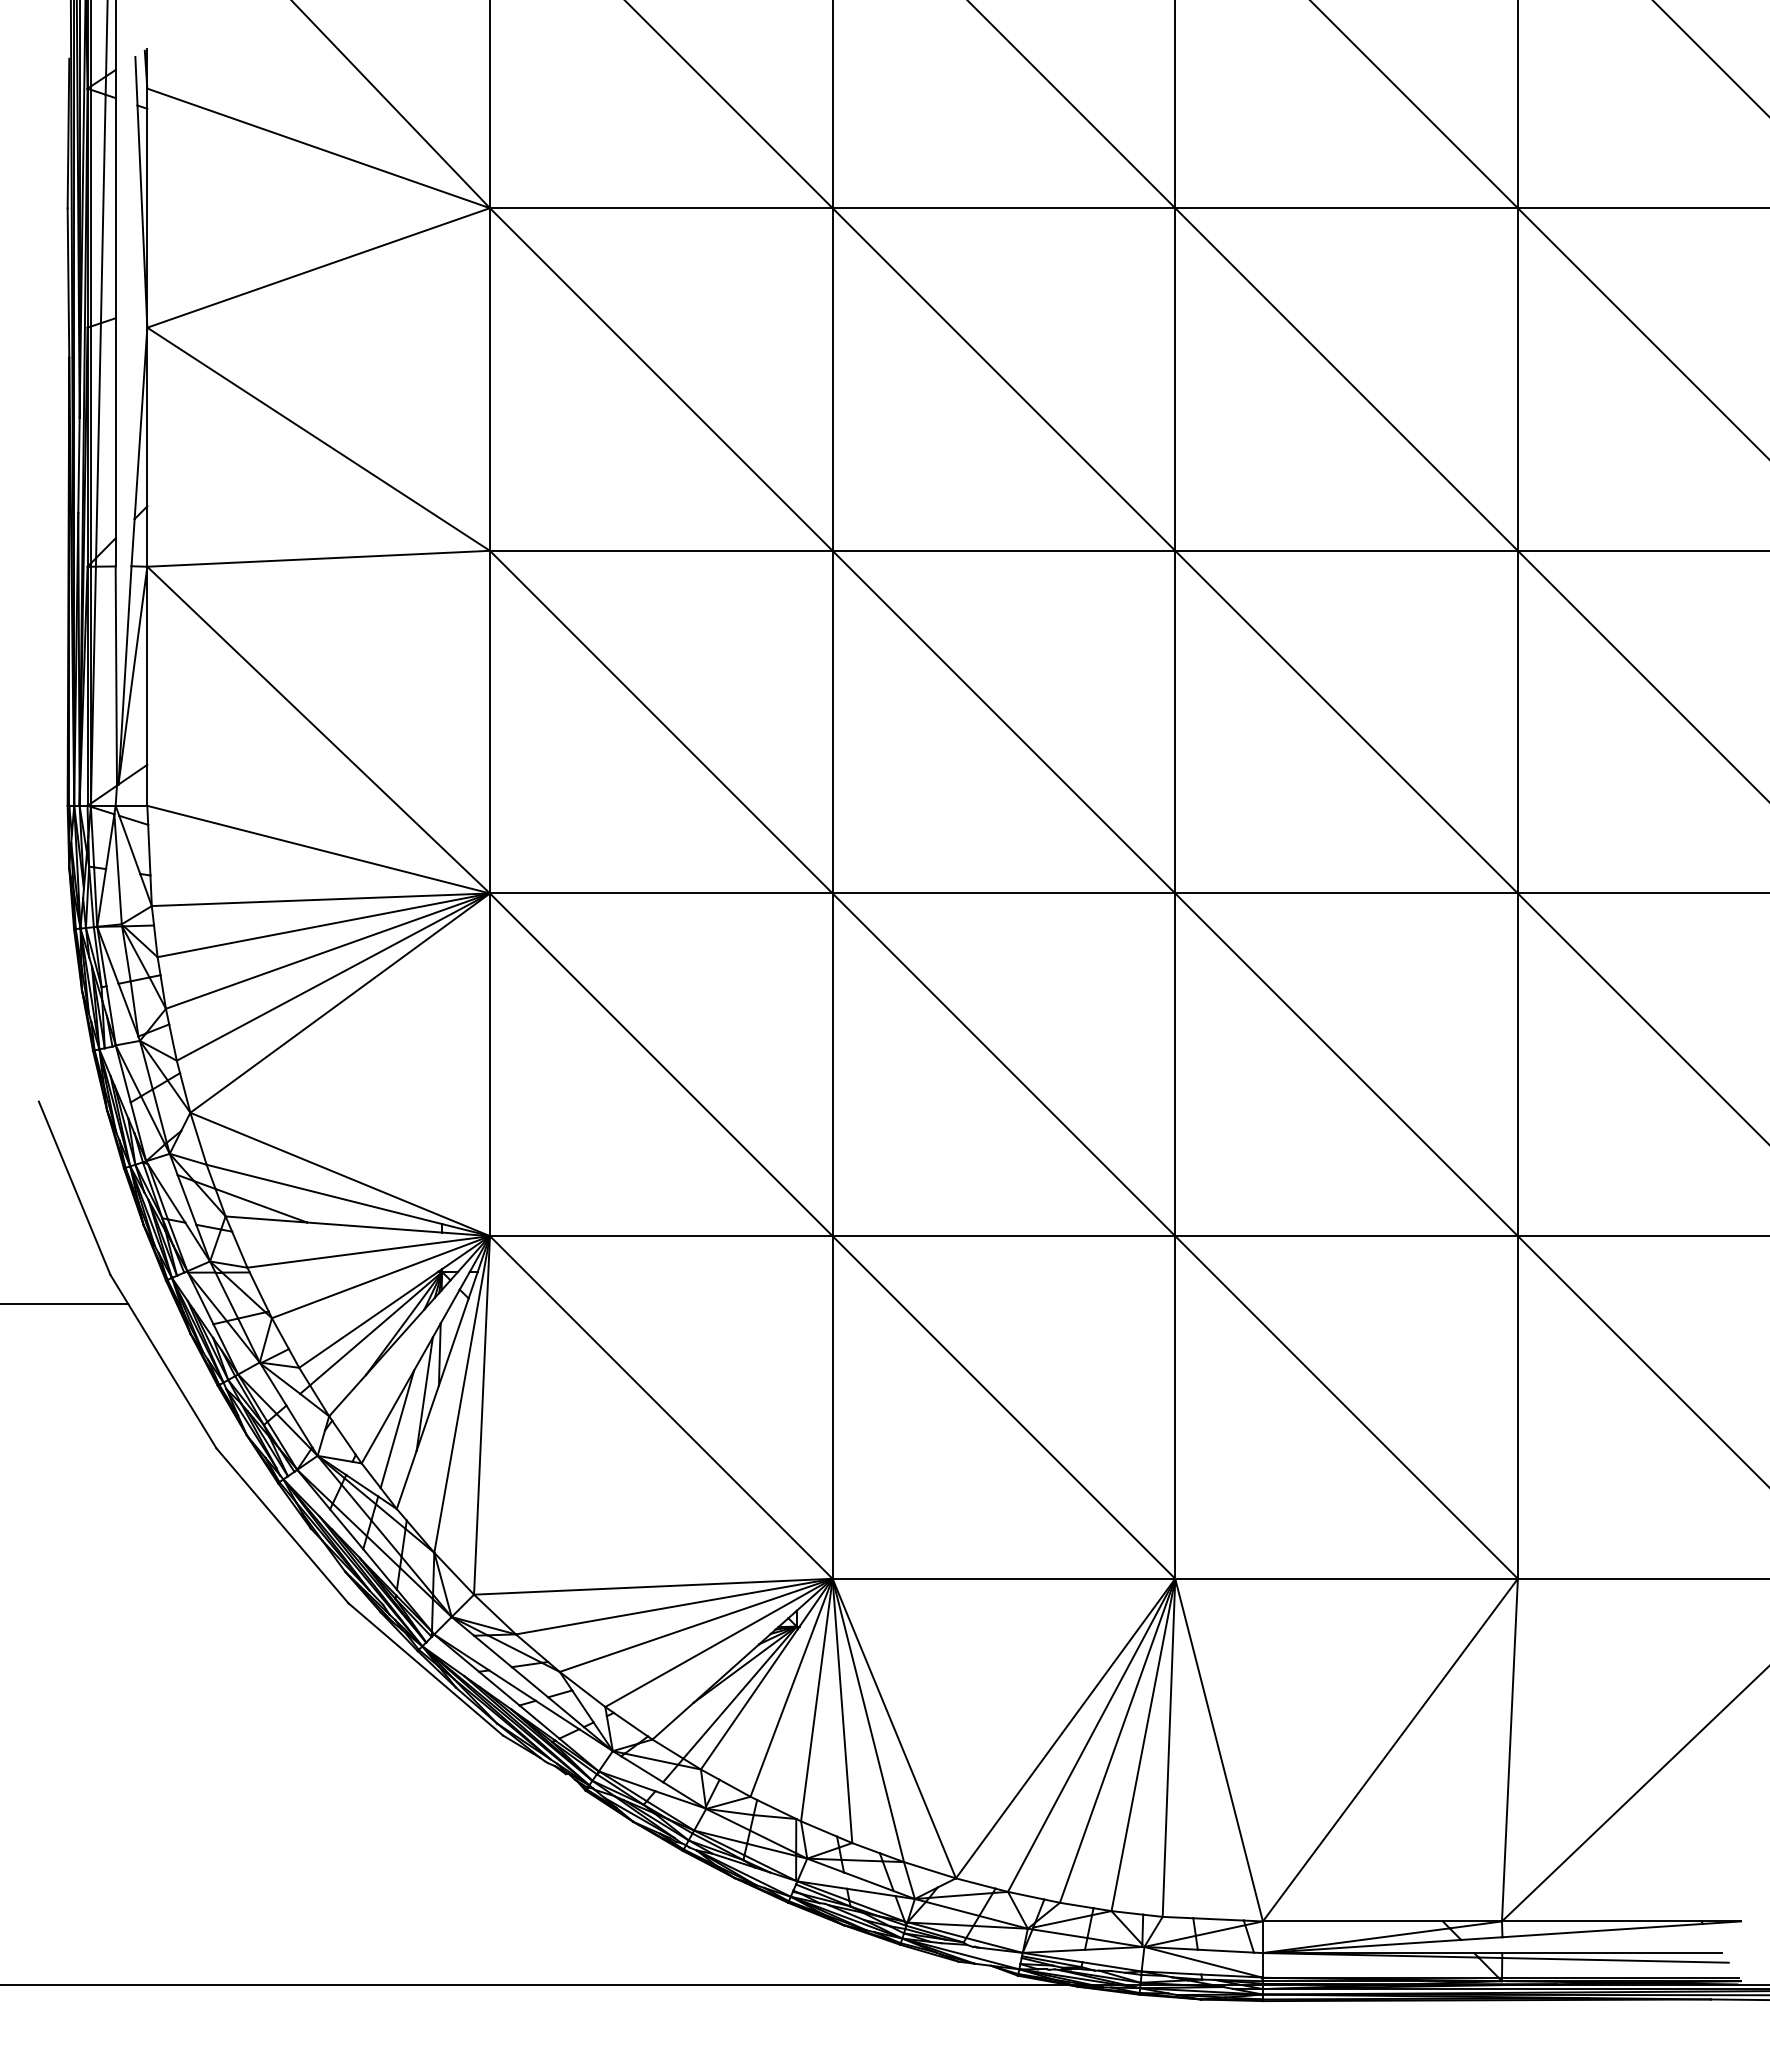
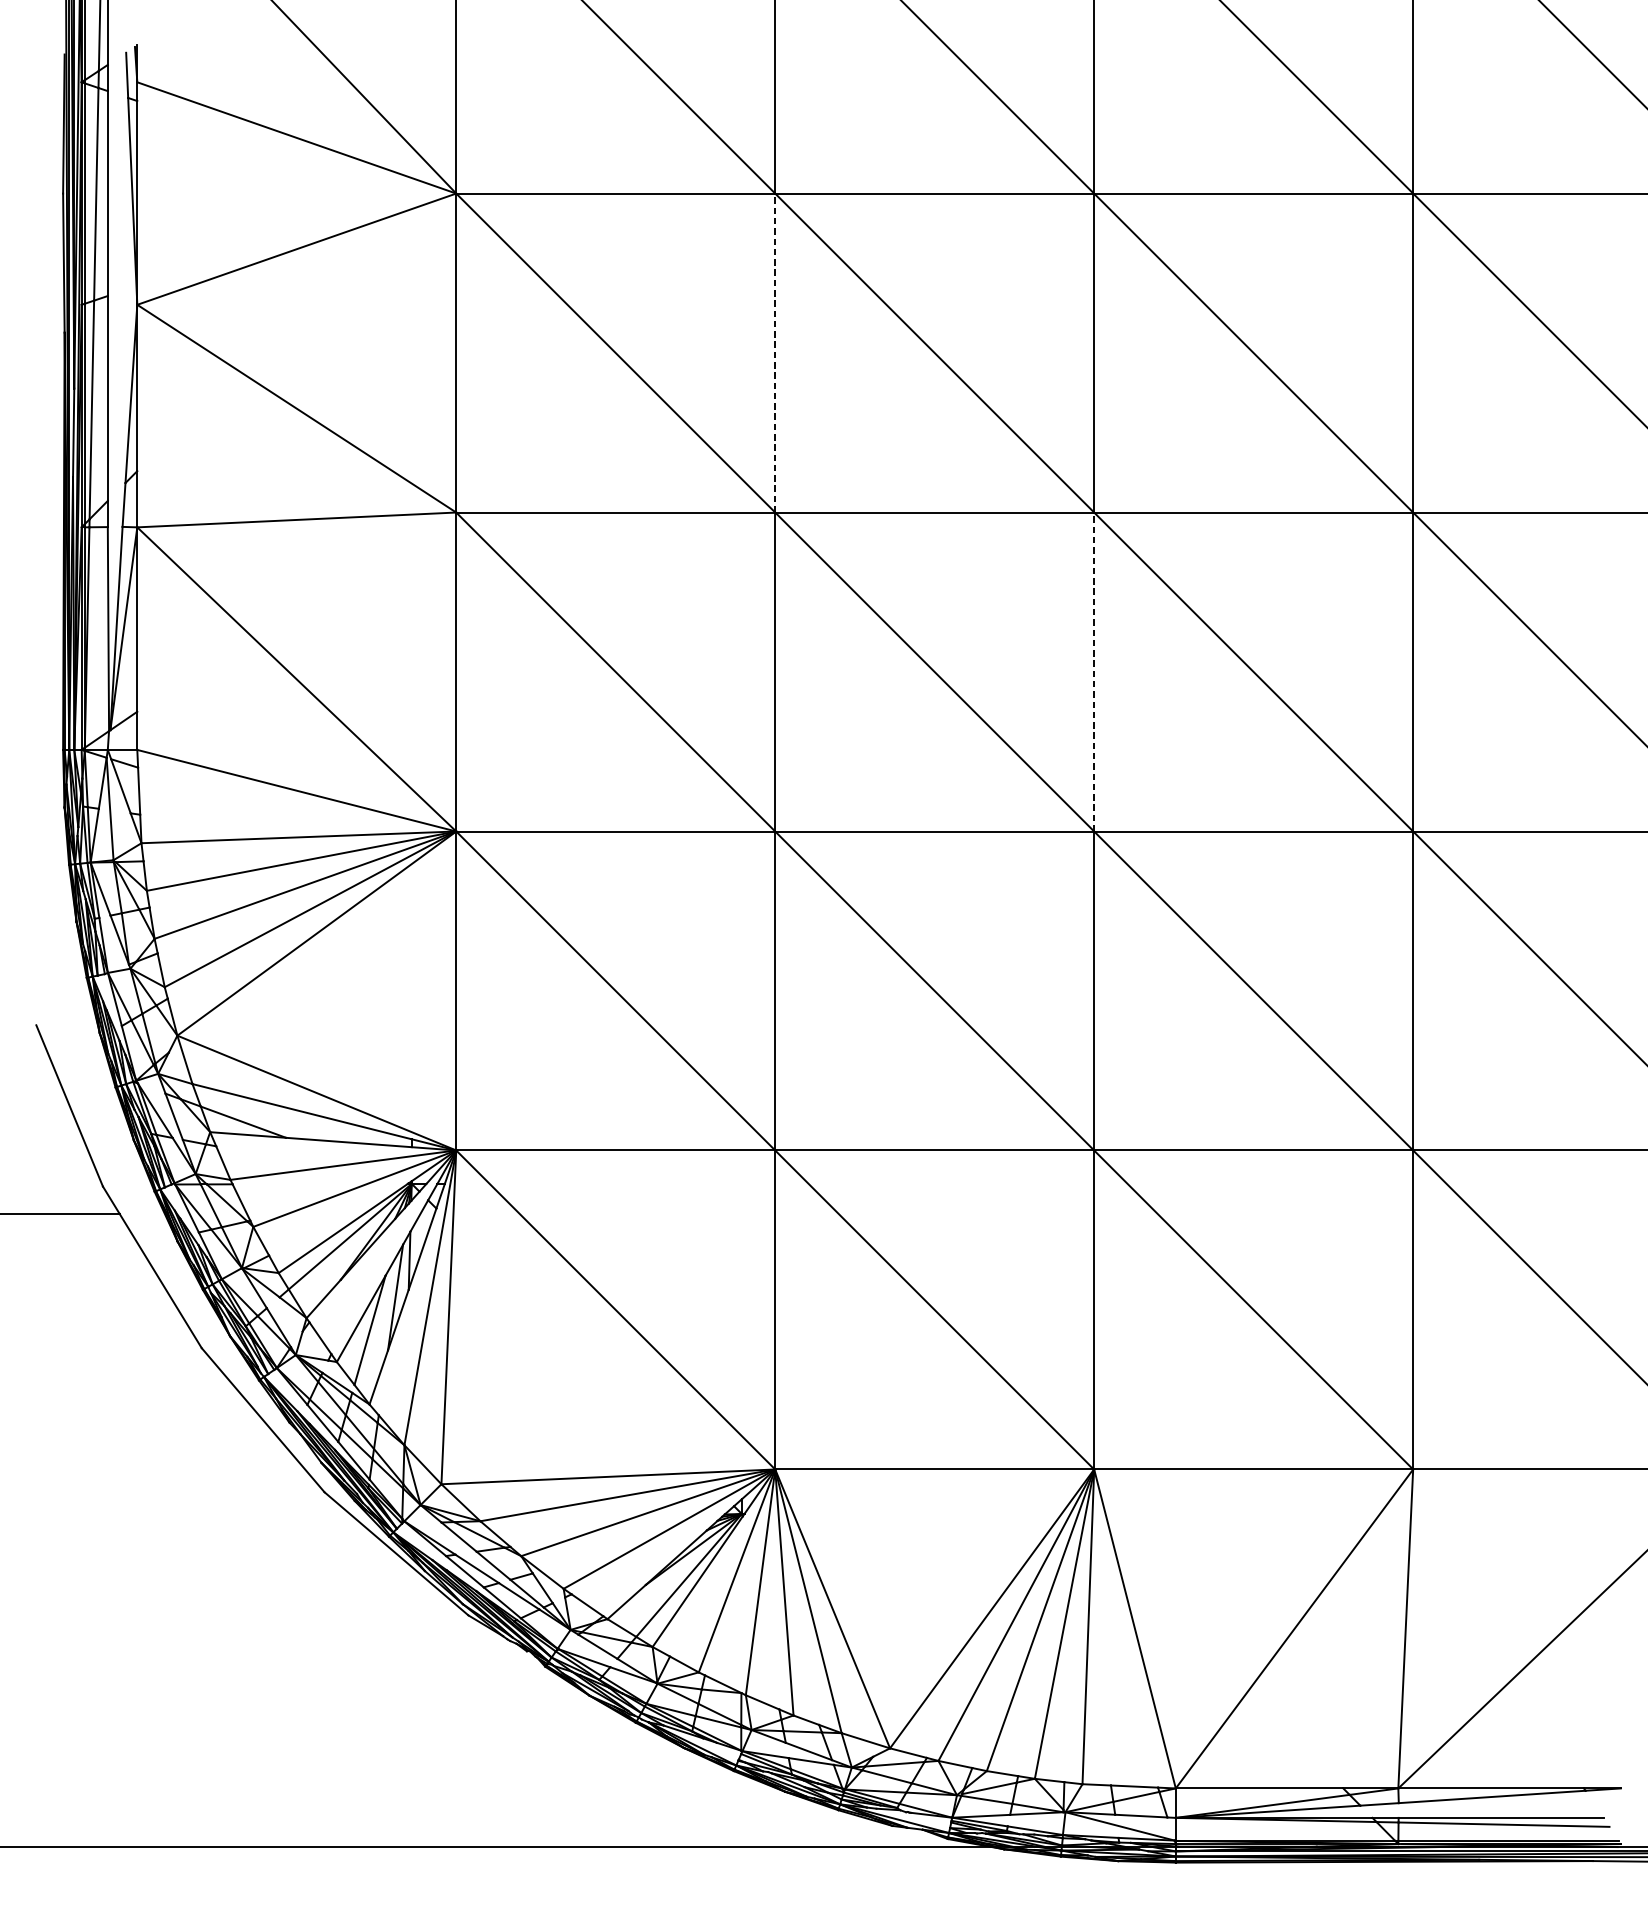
line: (832, 379) -> (775, 353), solid -> dashed
line: (1175, 721) -> (1094, 671), solid -> dashed

